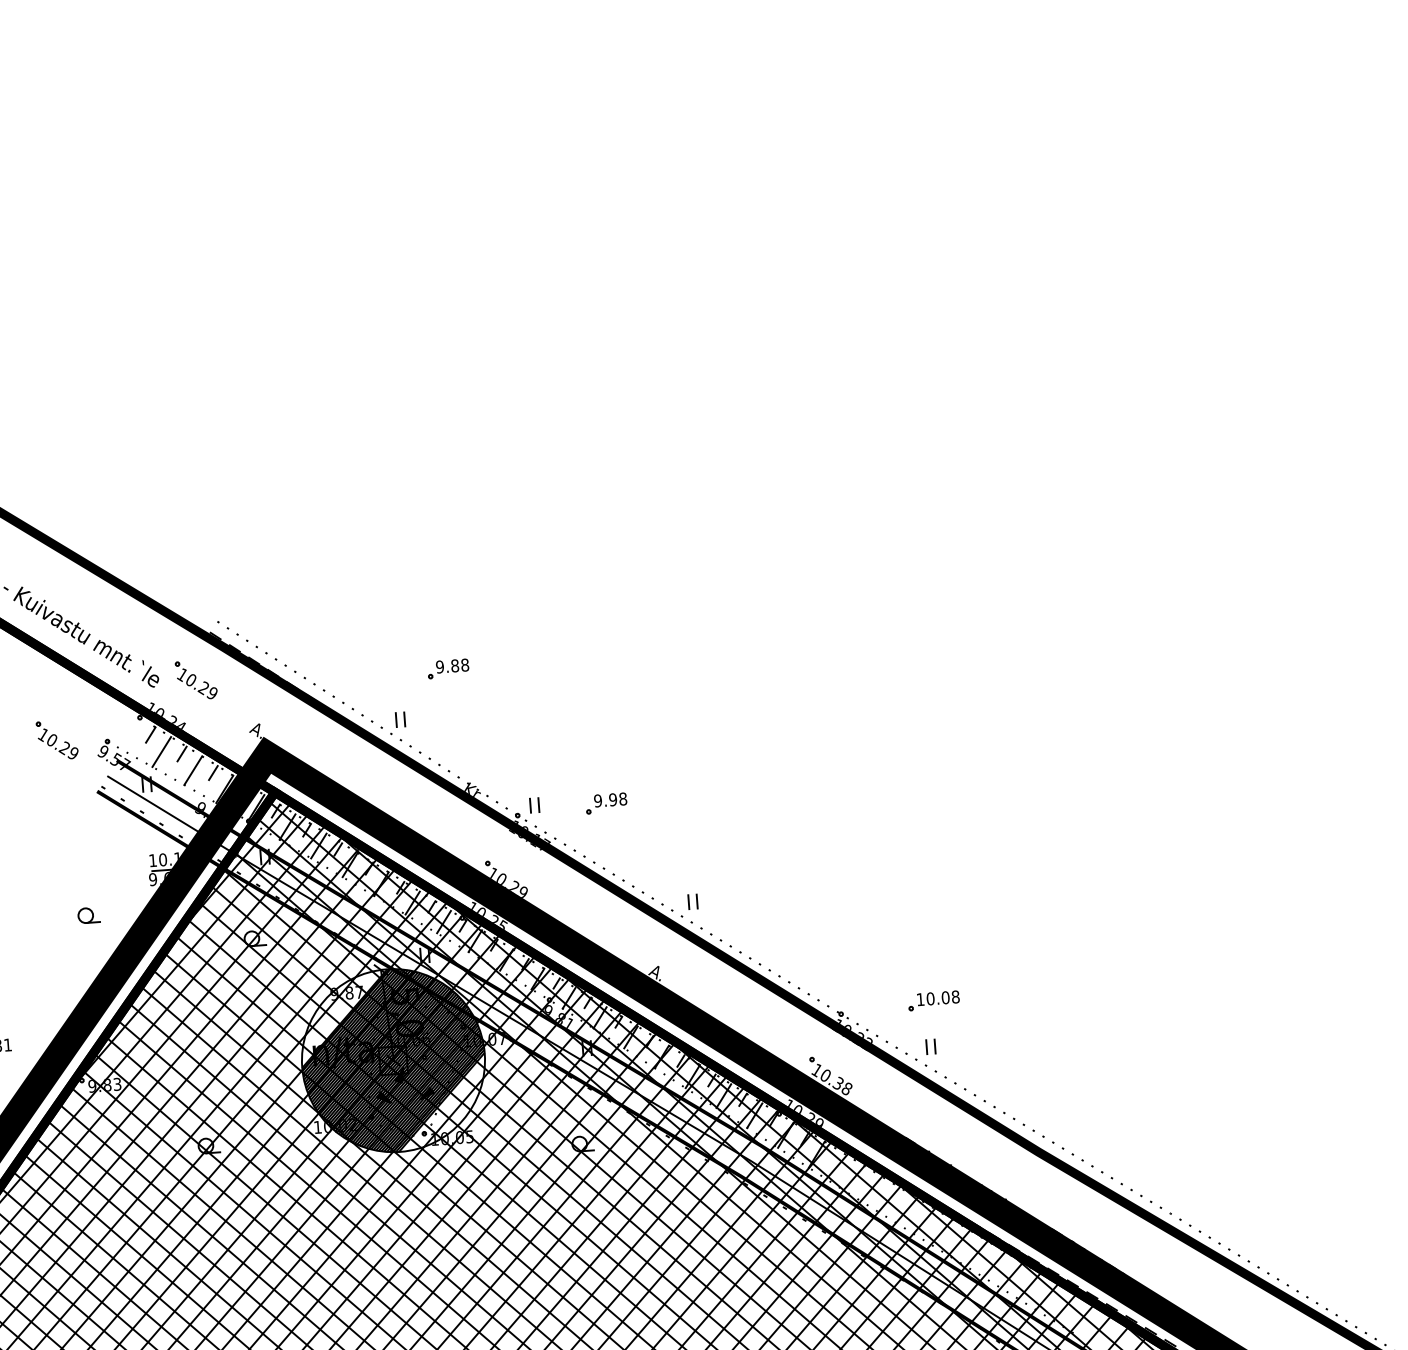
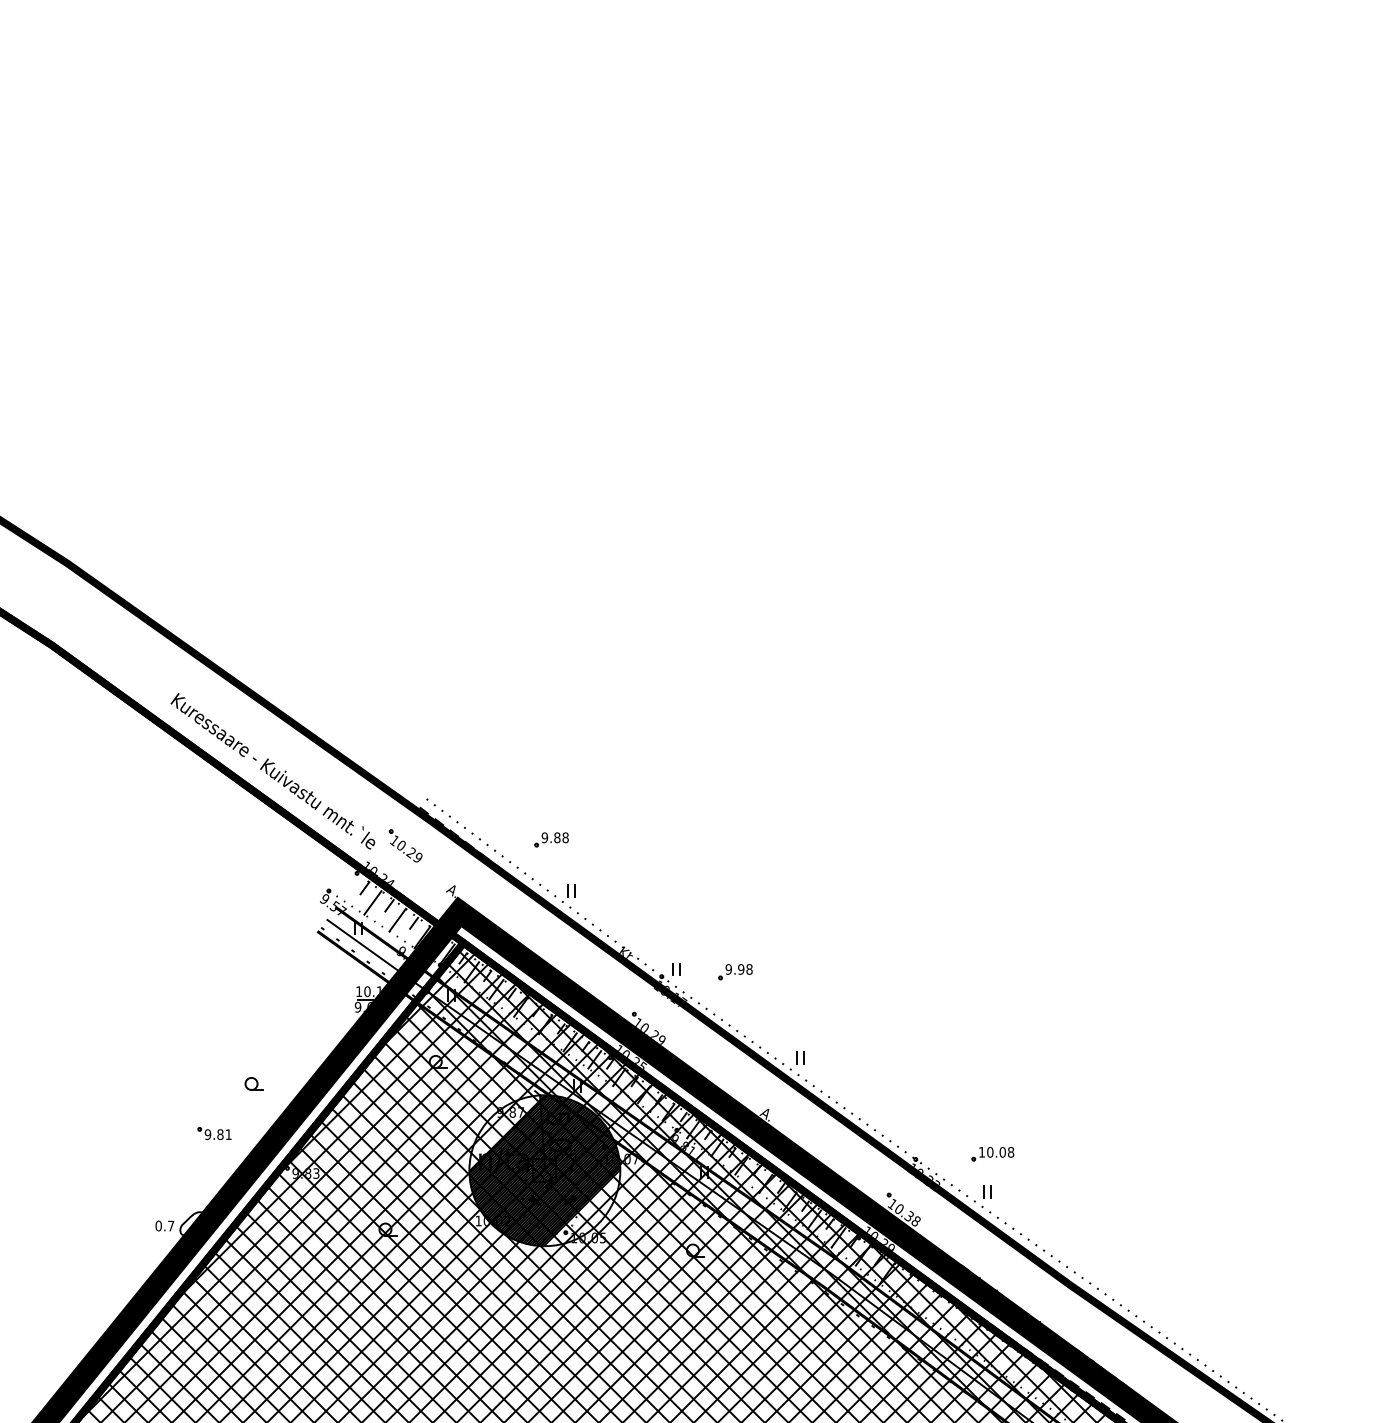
part: (448, 668) -> (551, 839), moved
part: (56, 739) -> (287, 886), removed
part: (88, 915) -> (253, 1083), moved

